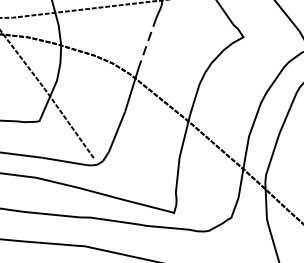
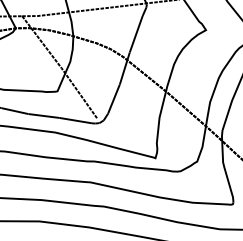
line: (147, 43) -> (136, 34), dashed -> solid

